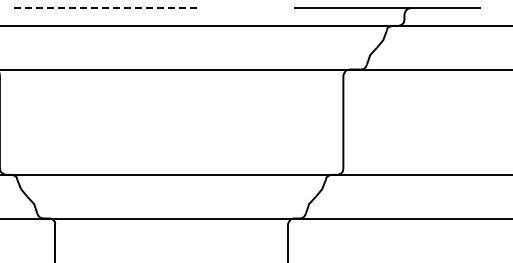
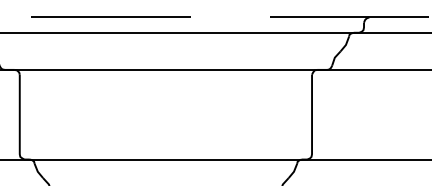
line: (107, 7) -> (111, 17), dashed -> solid

